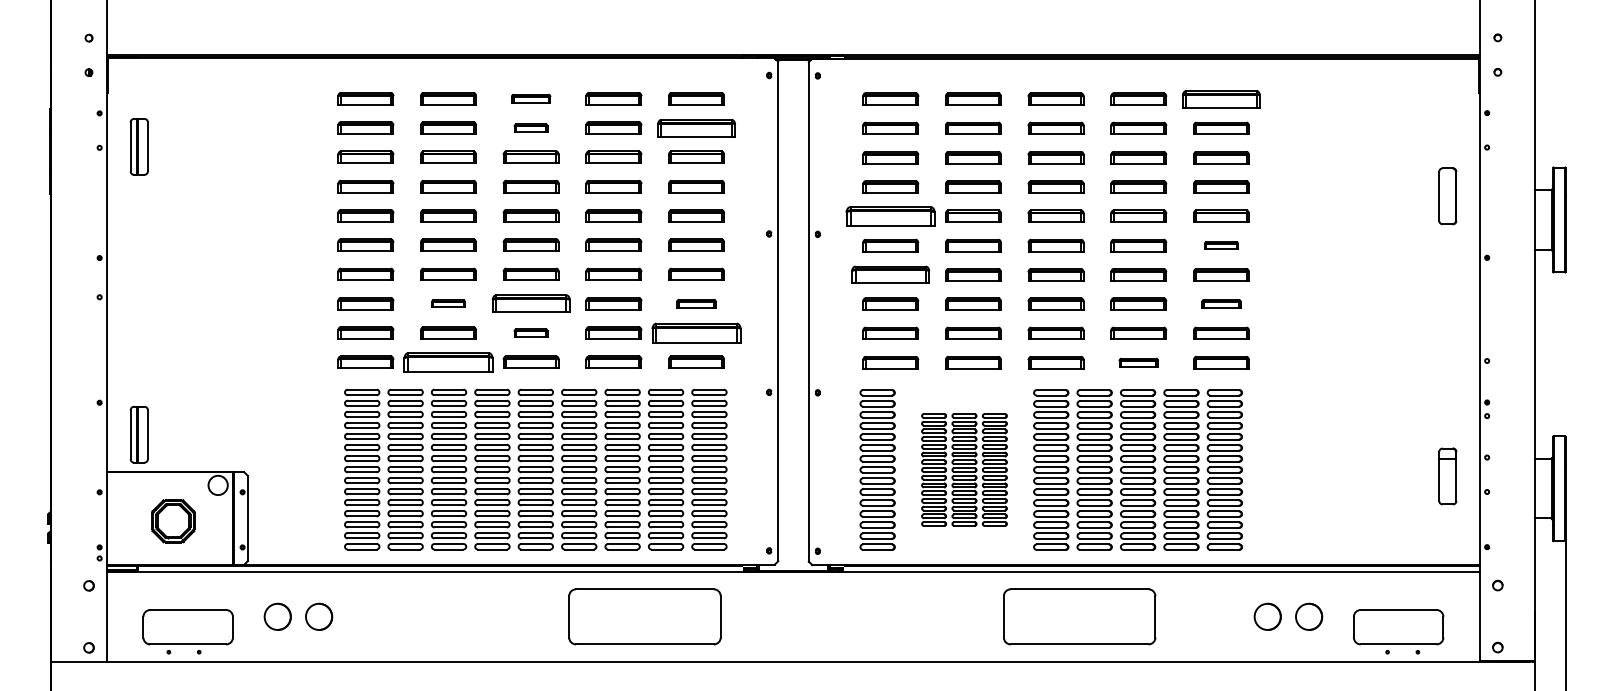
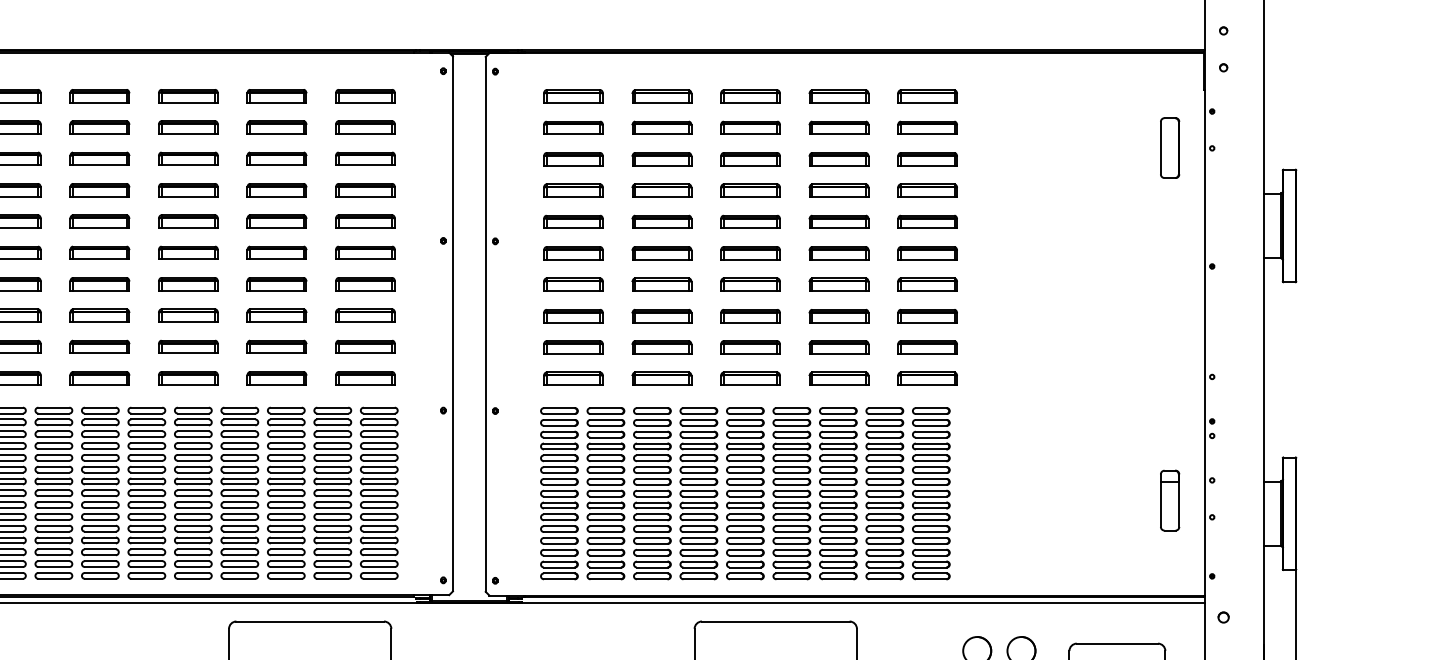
part: (530, 98) -> (187, 95), size x1.43
part: (1221, 98) -> (927, 95), size x0.71
part: (530, 127) -> (187, 126), size x1.67
part: (696, 127) -> (365, 126), size x0.71
part: (1447, 196) -> (1169, 148), moved
part: (890, 215) -> (573, 221), size x0.62
part: (1221, 245) -> (927, 253), size x1.67
part: (890, 274) -> (573, 284), size x0.71
part: (448, 303) -> (99, 315), size x1.67
part: (530, 303) -> (187, 315), size x0.71
part: (696, 303) -> (365, 315), size x1.43
part: (1221, 303) -> (927, 315), size x1.43
part: (530, 332) -> (187, 346), size x1.67
part: (696, 332) -> (365, 346), size x0.62
part: (448, 361) -> (99, 377), size x0.62
part: (1138, 362) -> (838, 378), size x1.43
part: (964, 469) -> (652, 493), size x1.43

